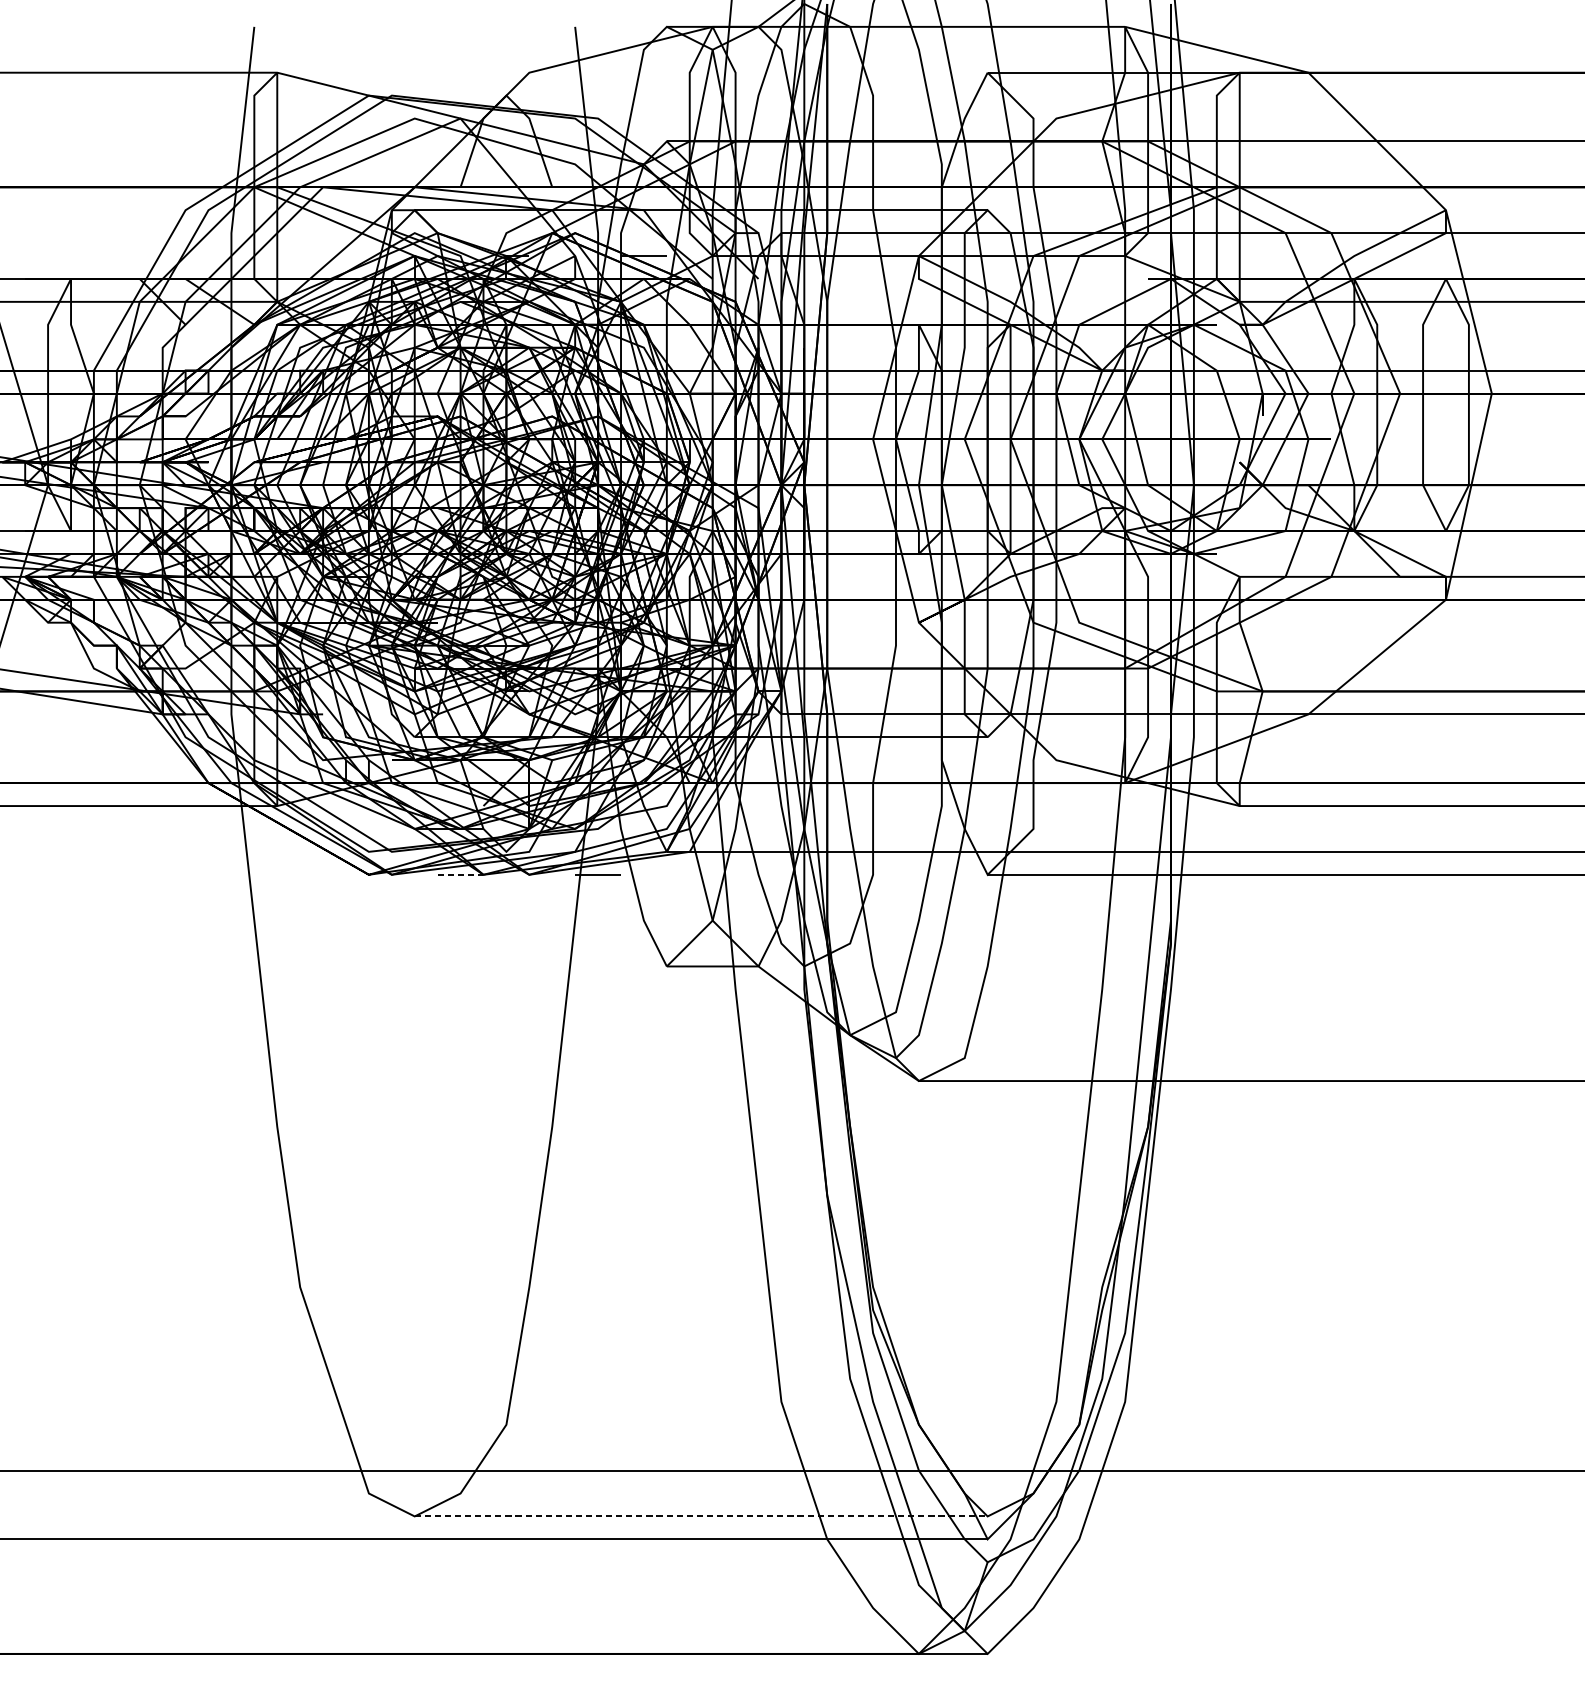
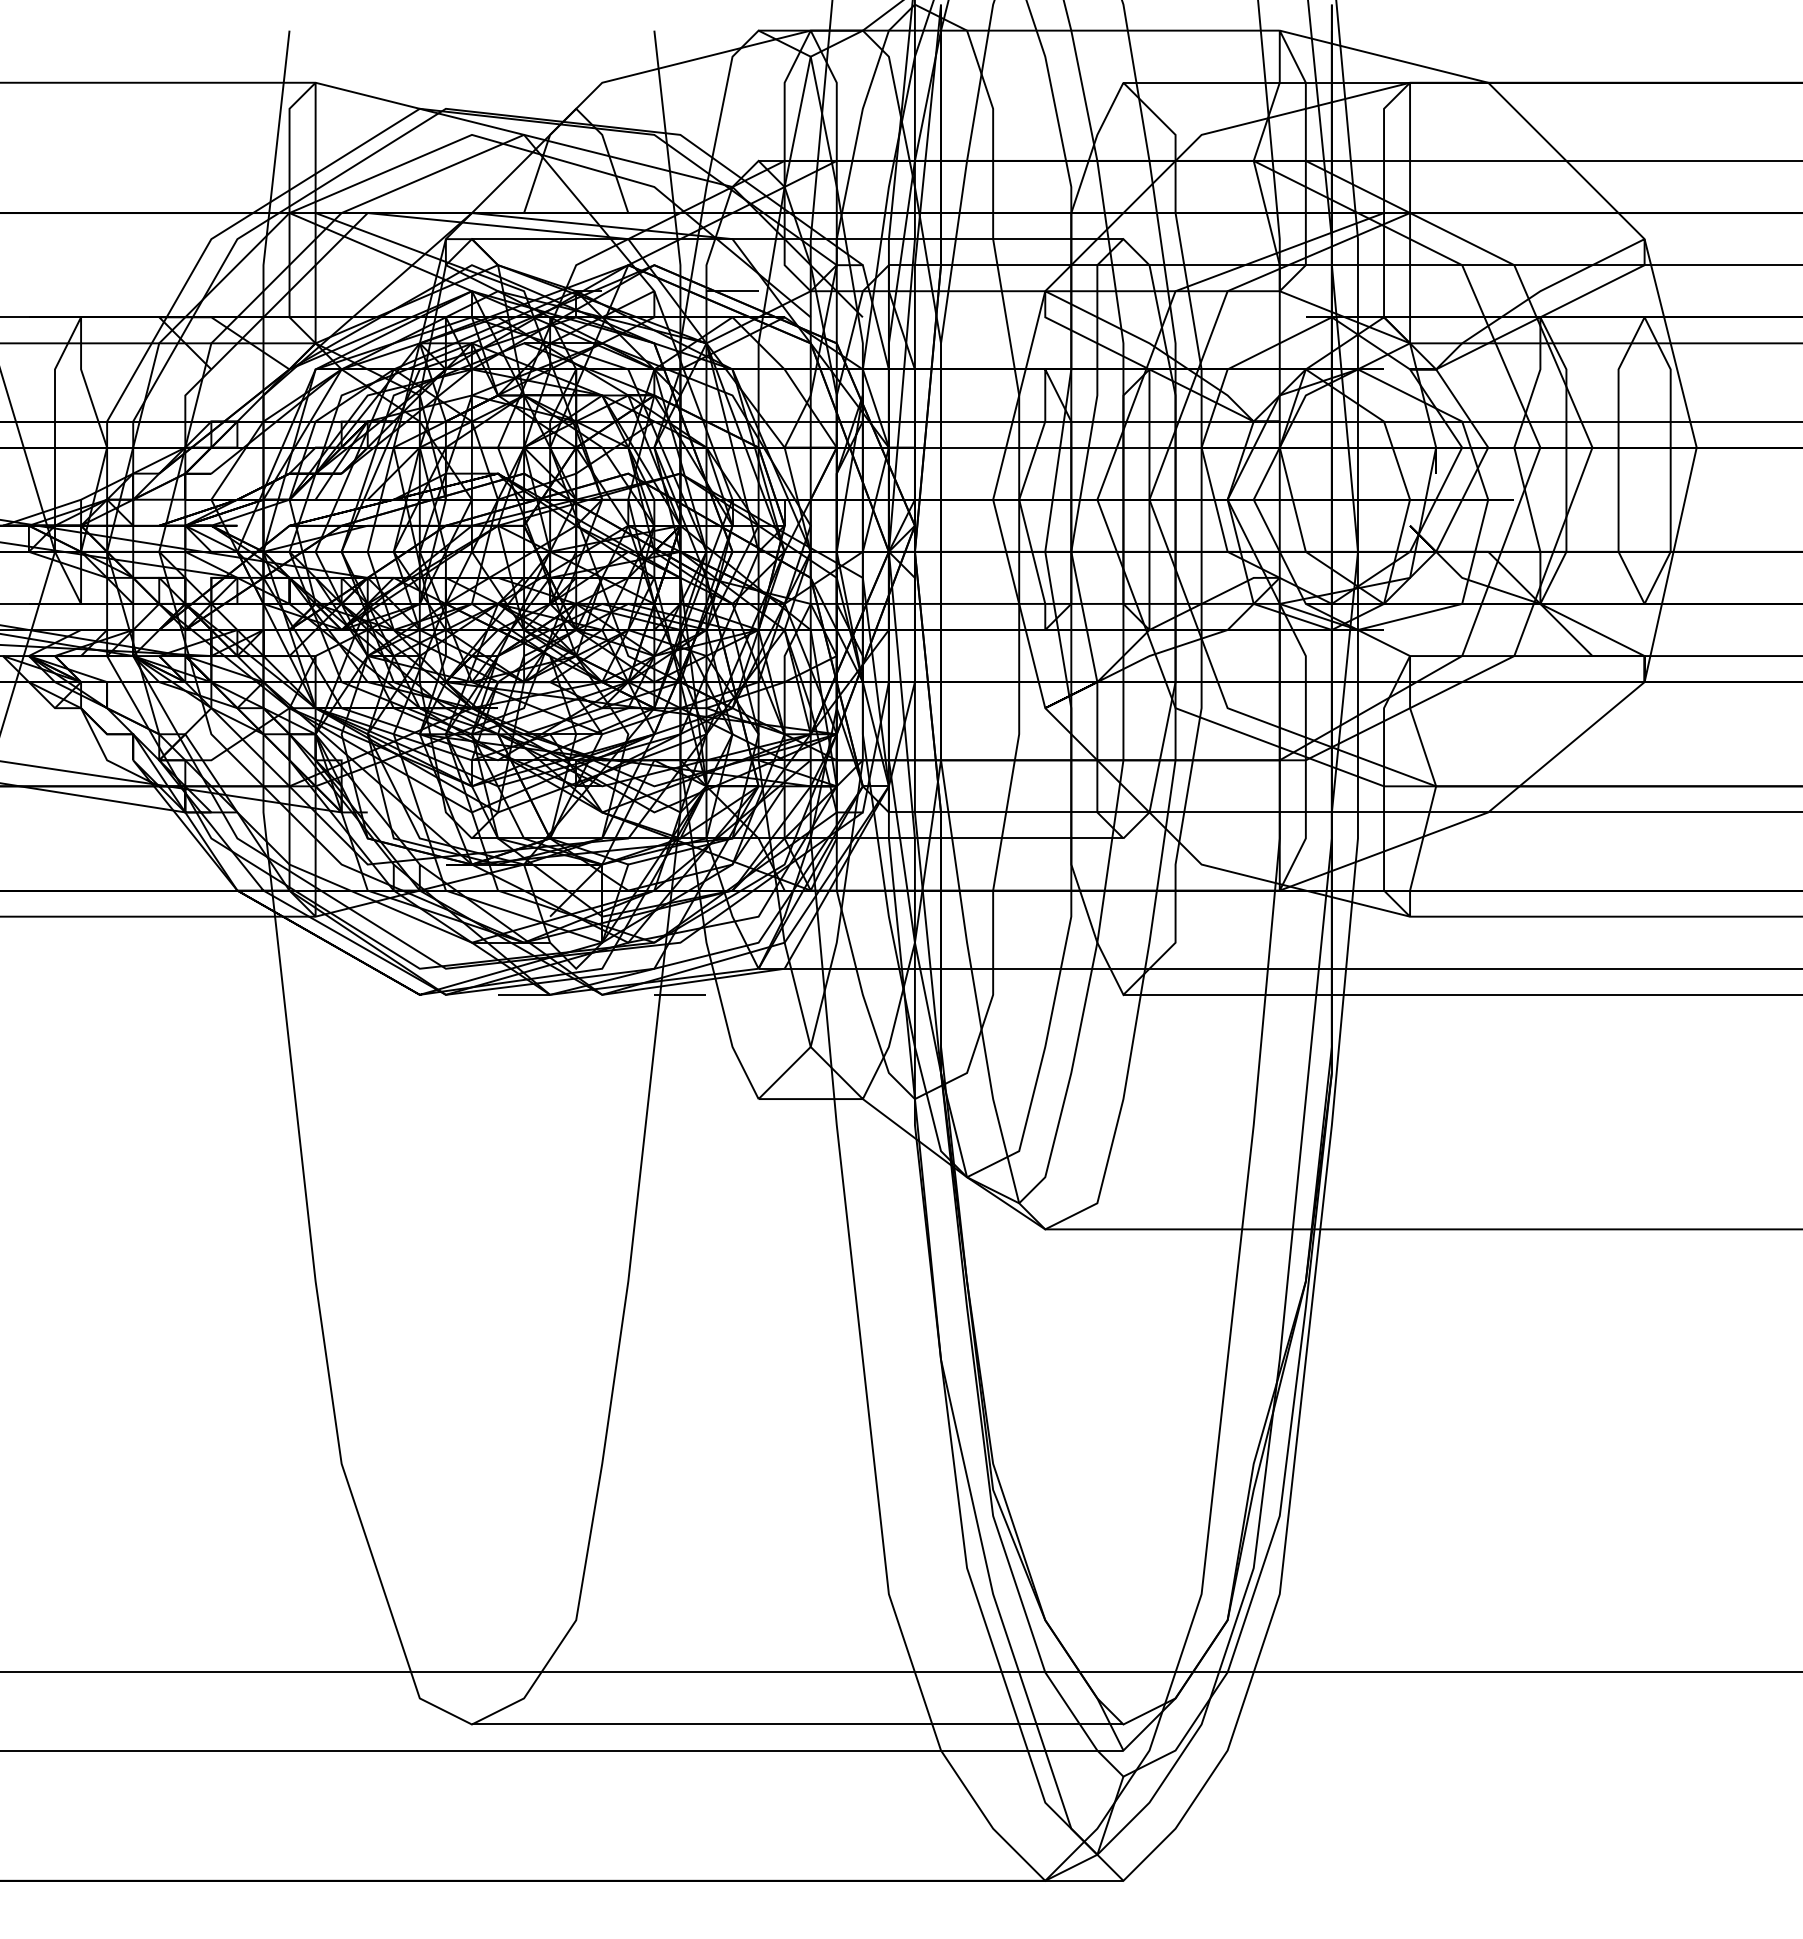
line: (460, 874) -> (524, 994), dashed -> solid
line: (701, 1516) -> (797, 1724), dashed -> solid

